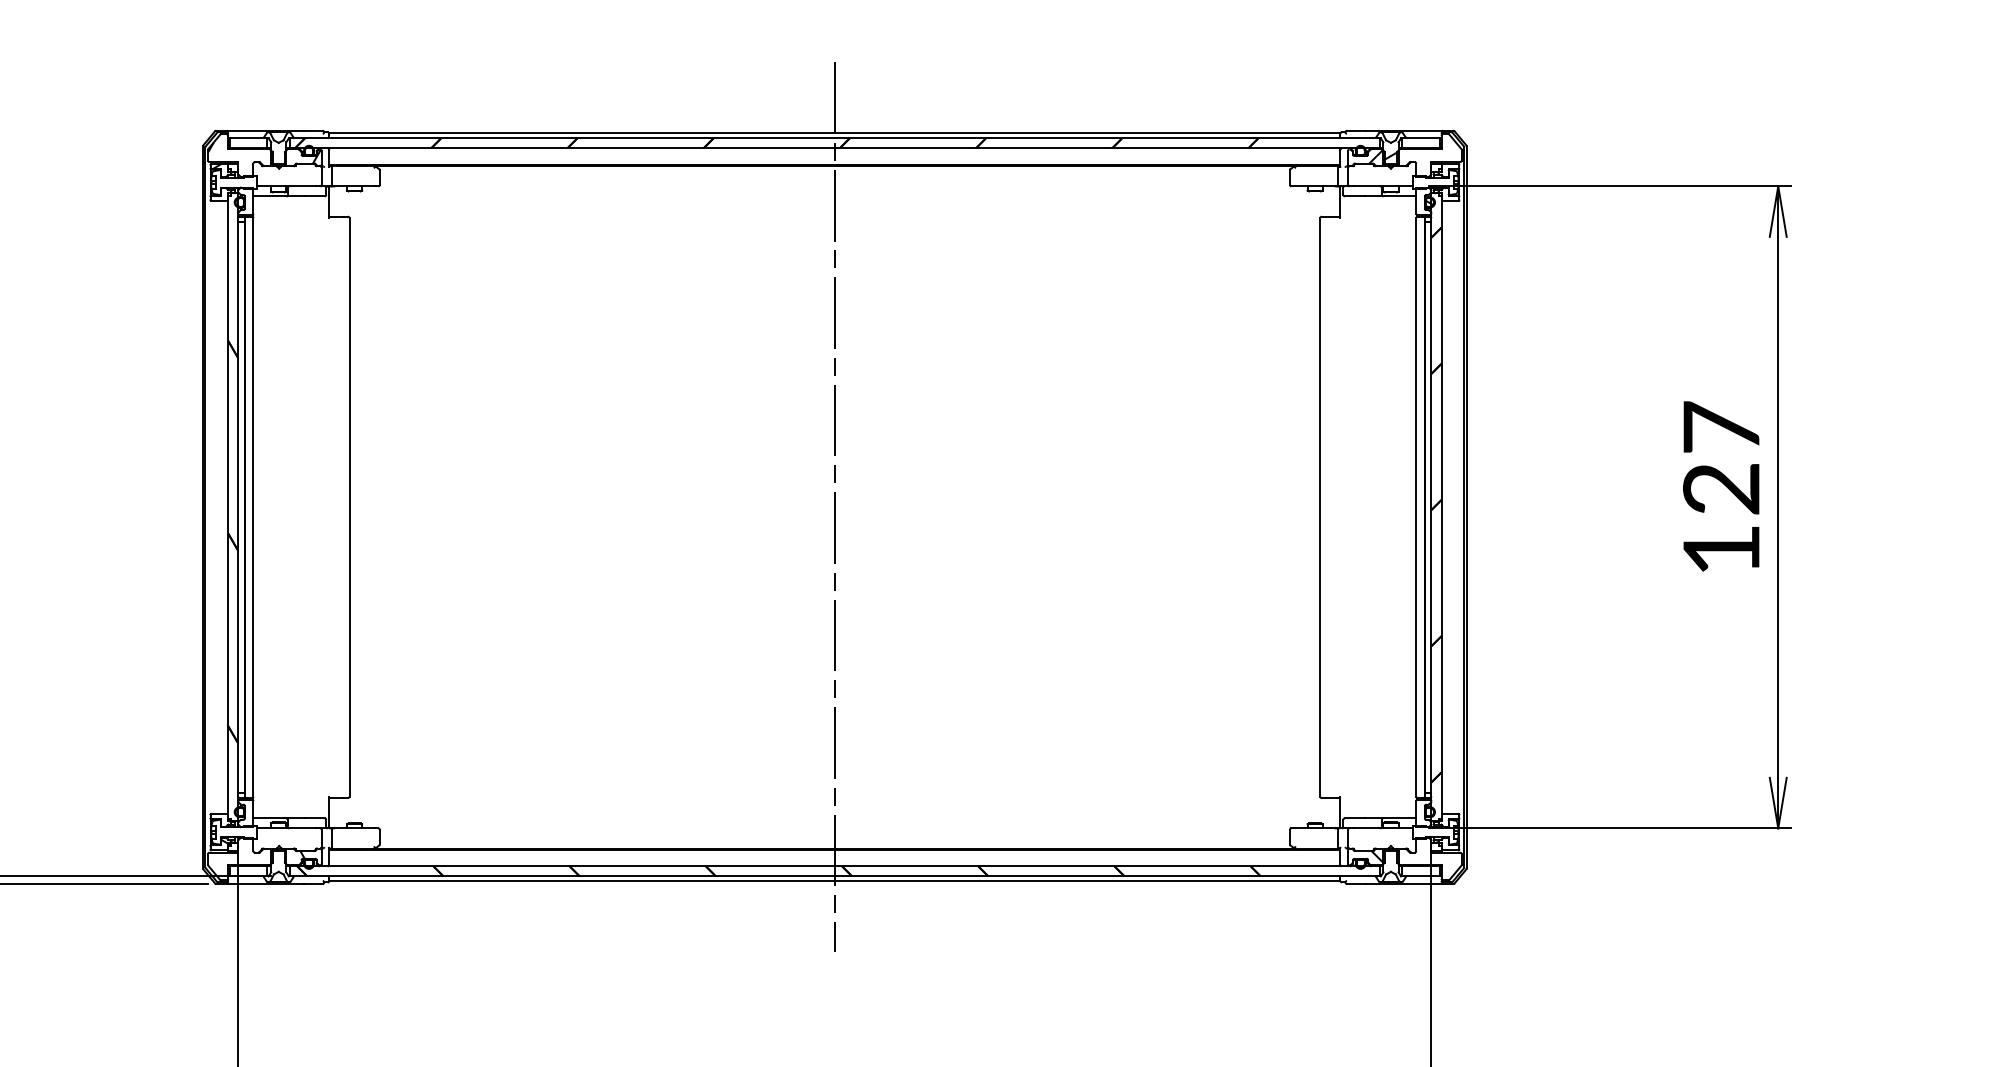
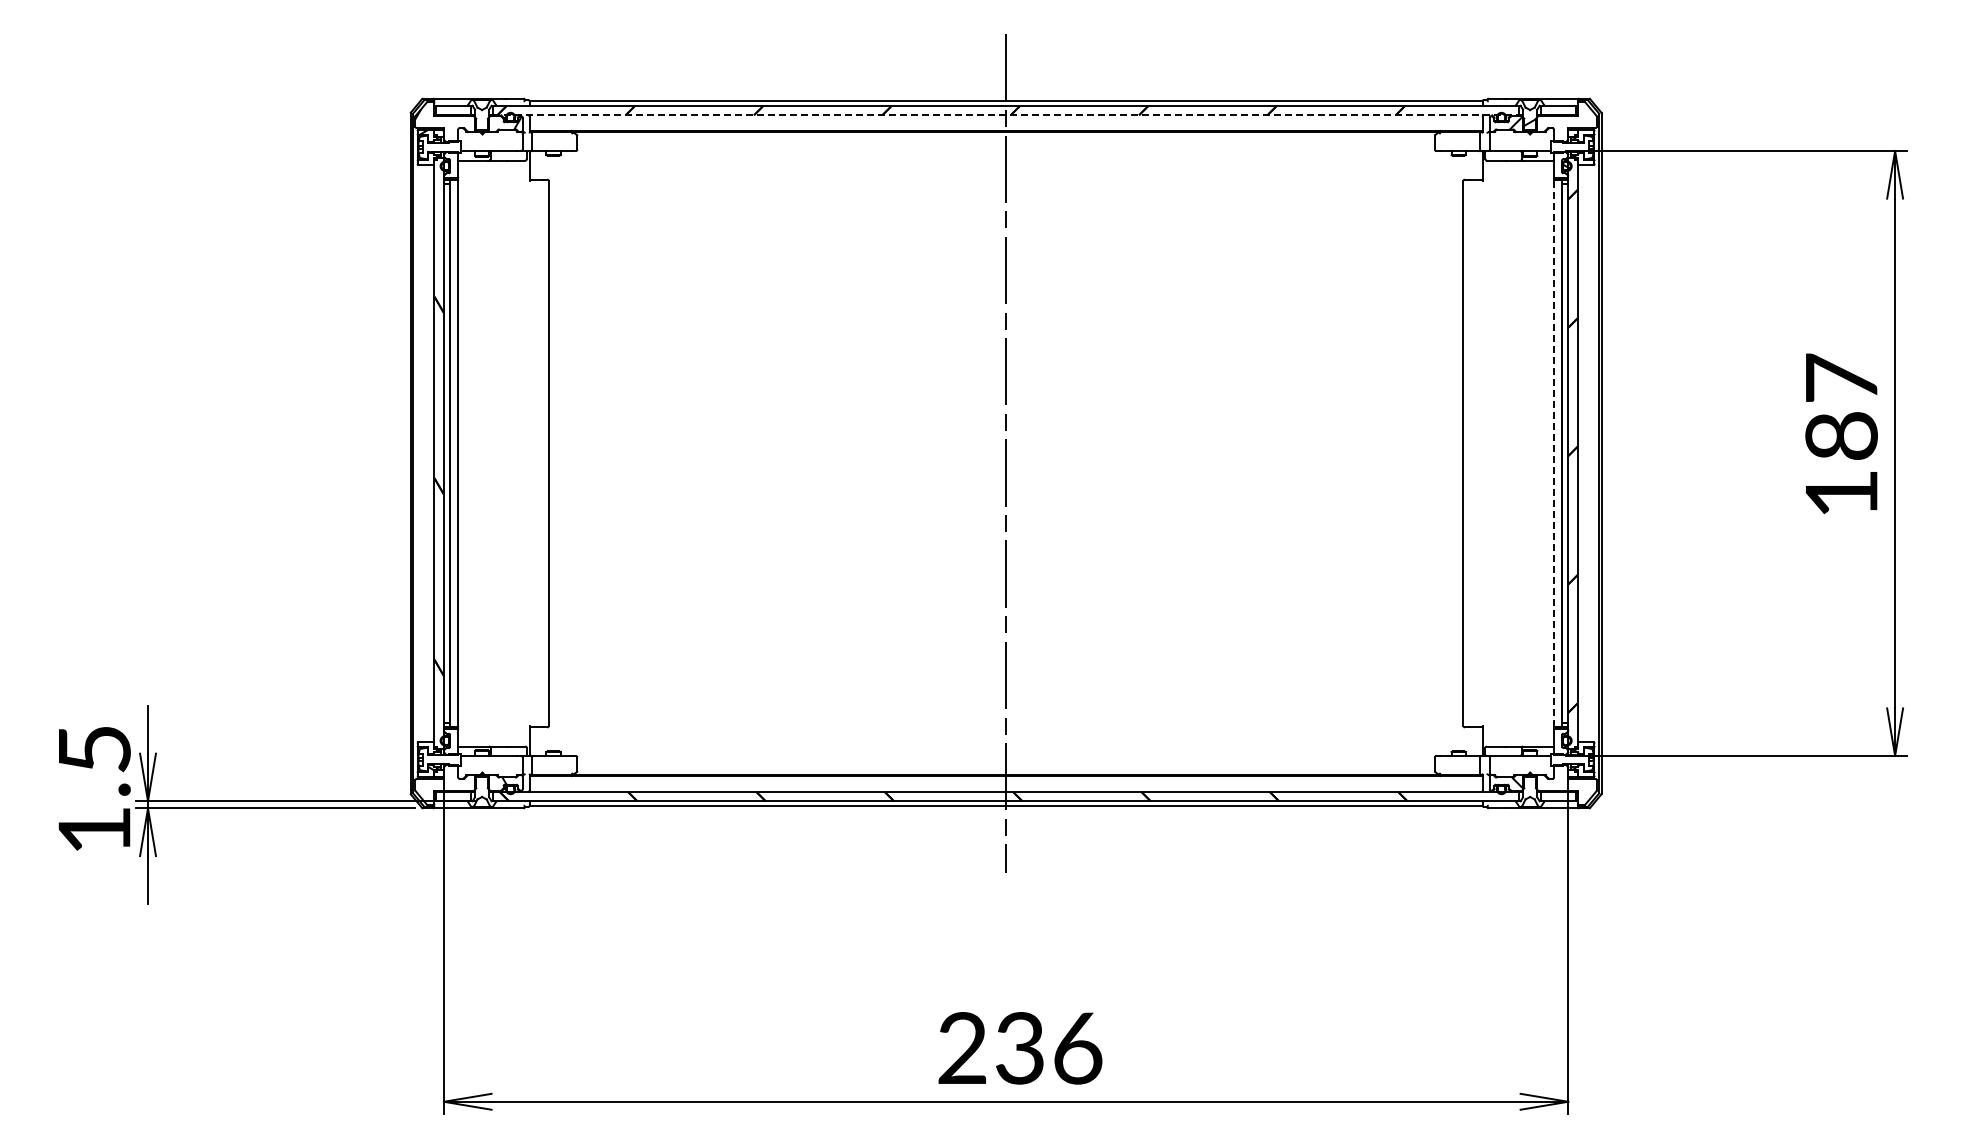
line: (835, 148) -> (1006, 115), solid -> dashed
text: (1721, 489) -> (1841, 436), 127 -> 187
line: (1415, 508) -> (1553, 454), solid -> dashed

